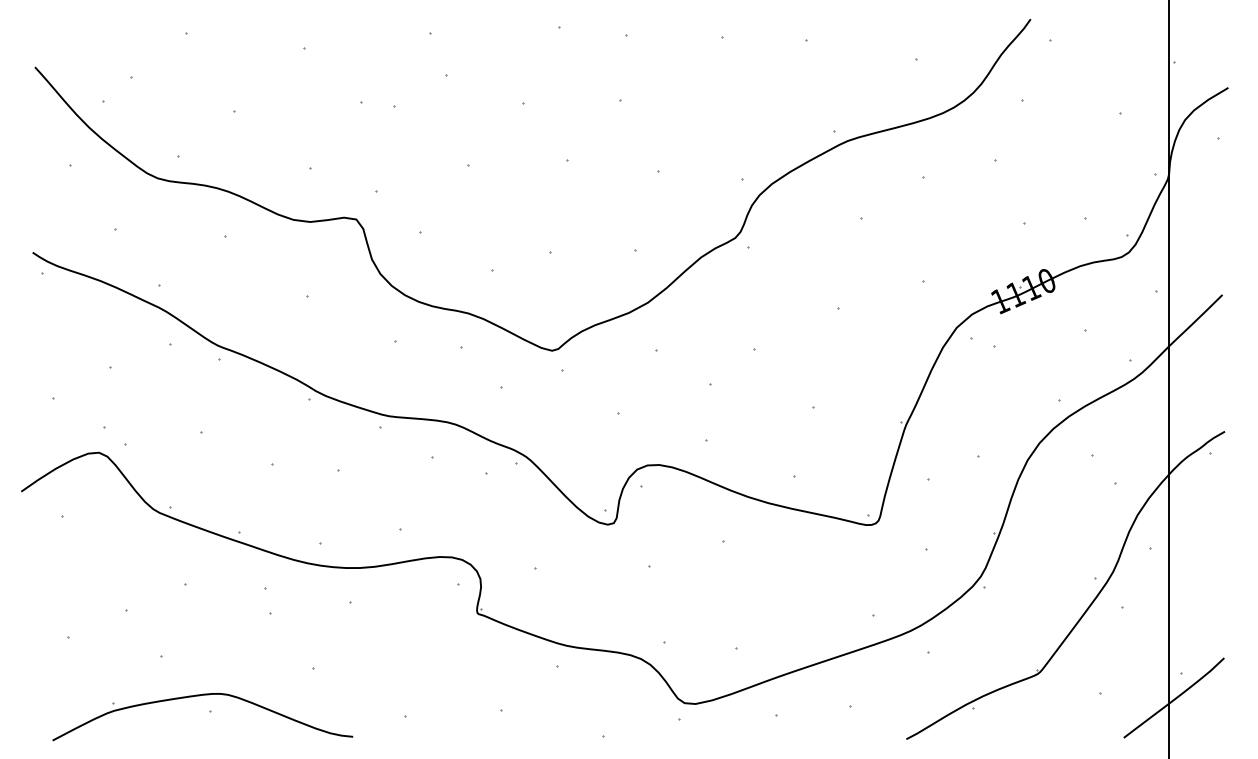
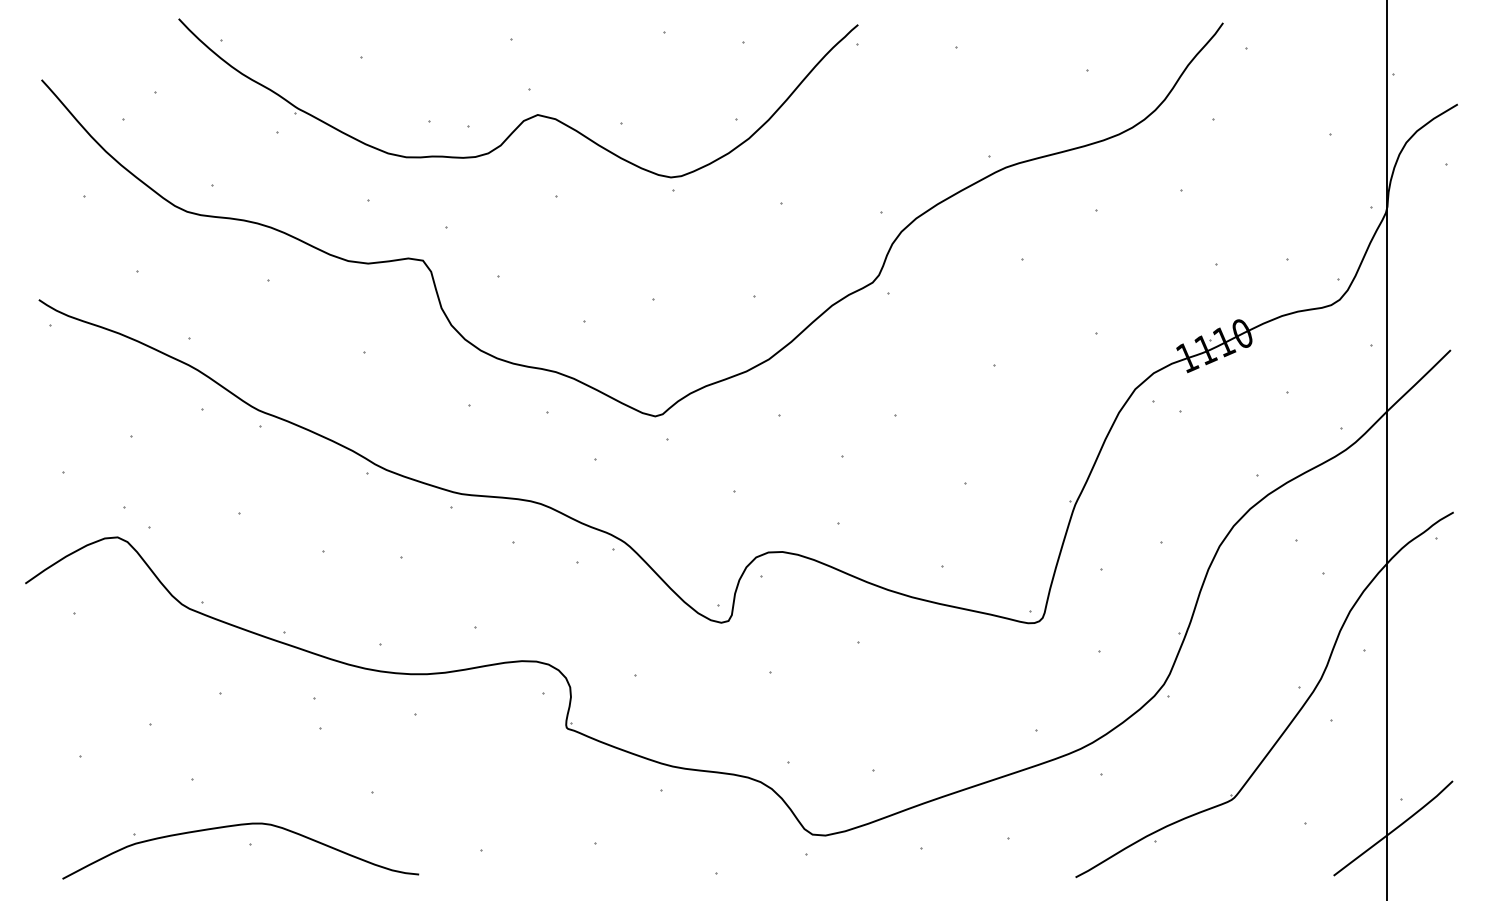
part: (443, 99) -> (526, 118), added

